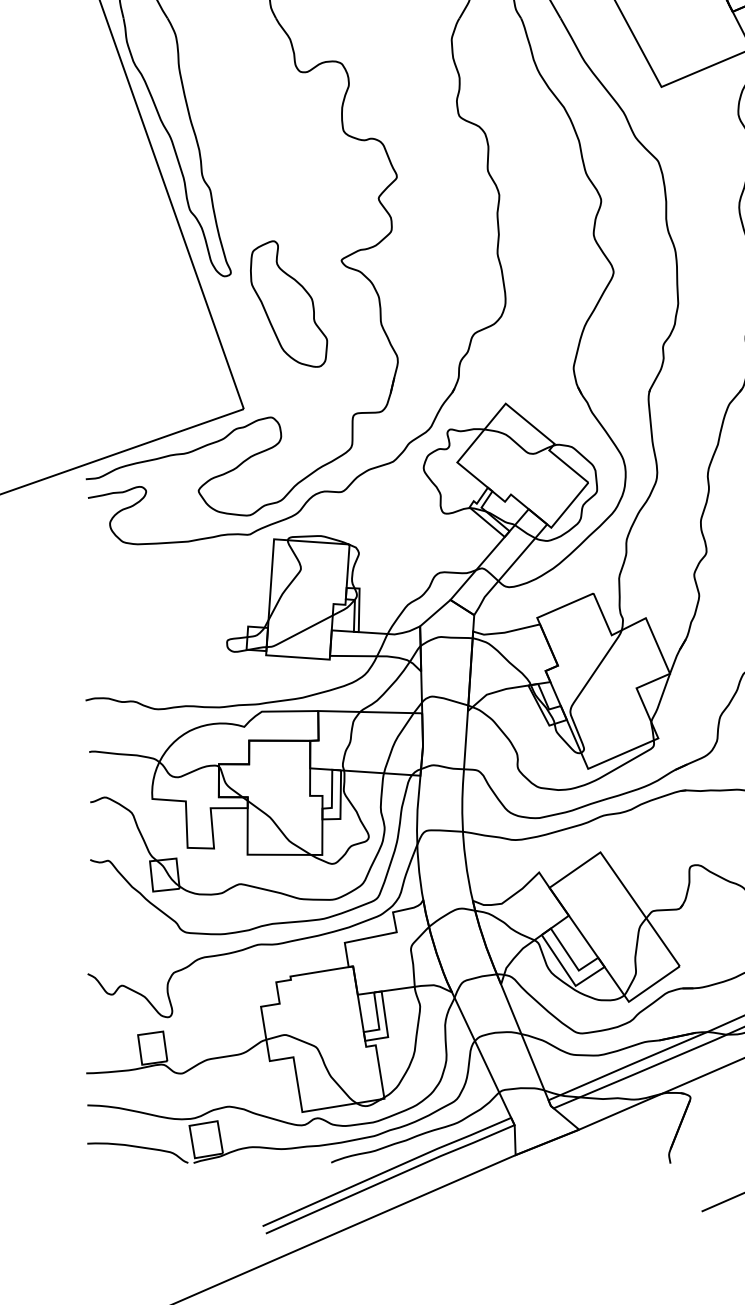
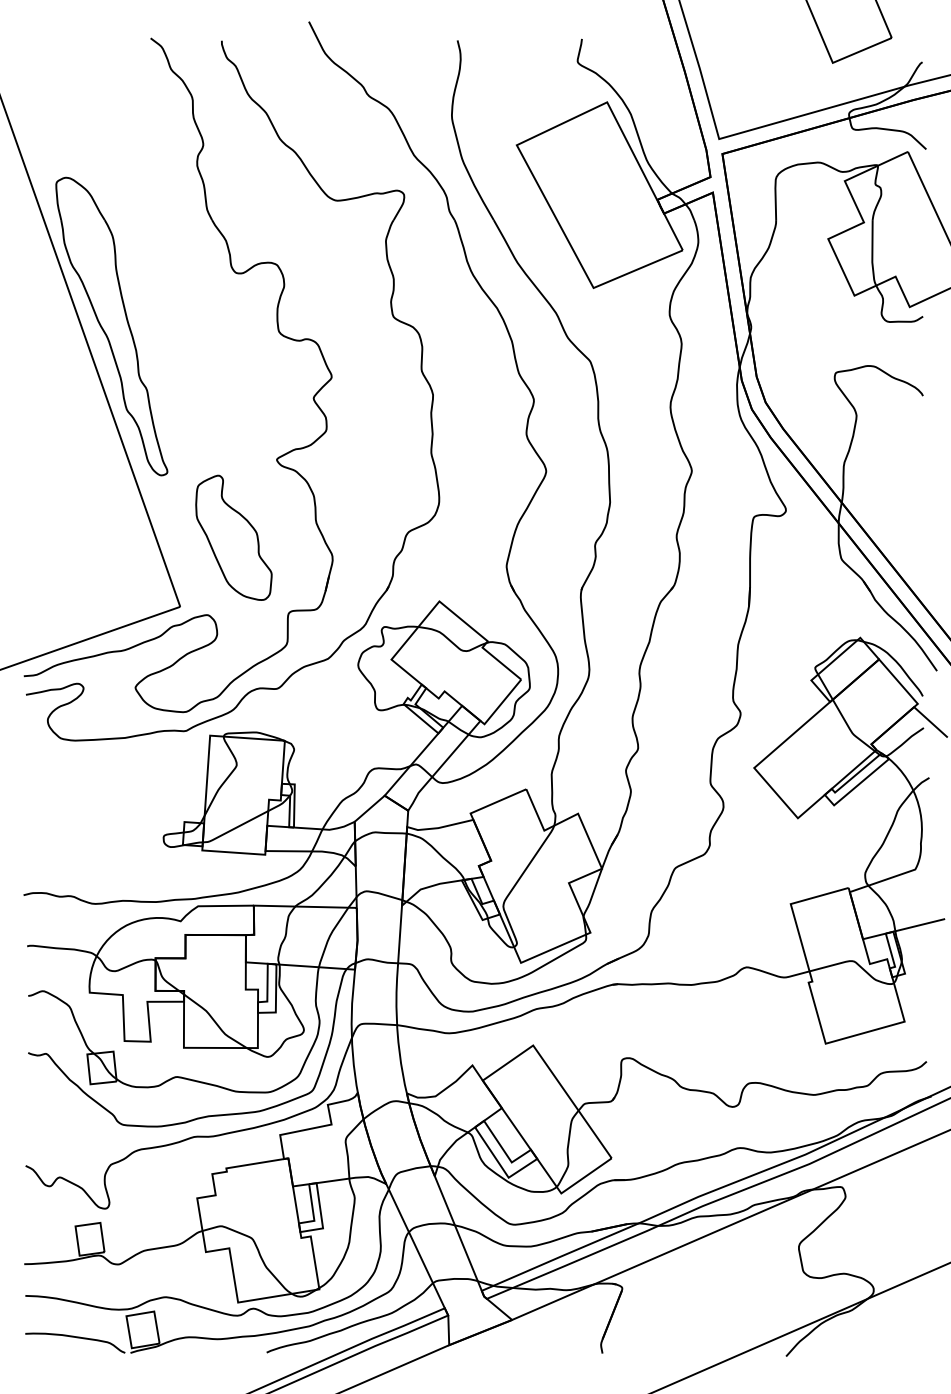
part: (288, 303) -> (233, 537), moved

